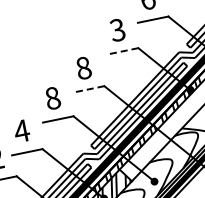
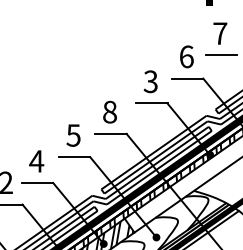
line: (122, 51) -> (151, 103), dashed -> solid
line: (89, 88) -> (111, 133), dashed -> solid
text: (52, 98) -> (73, 135), 8 -> 5

